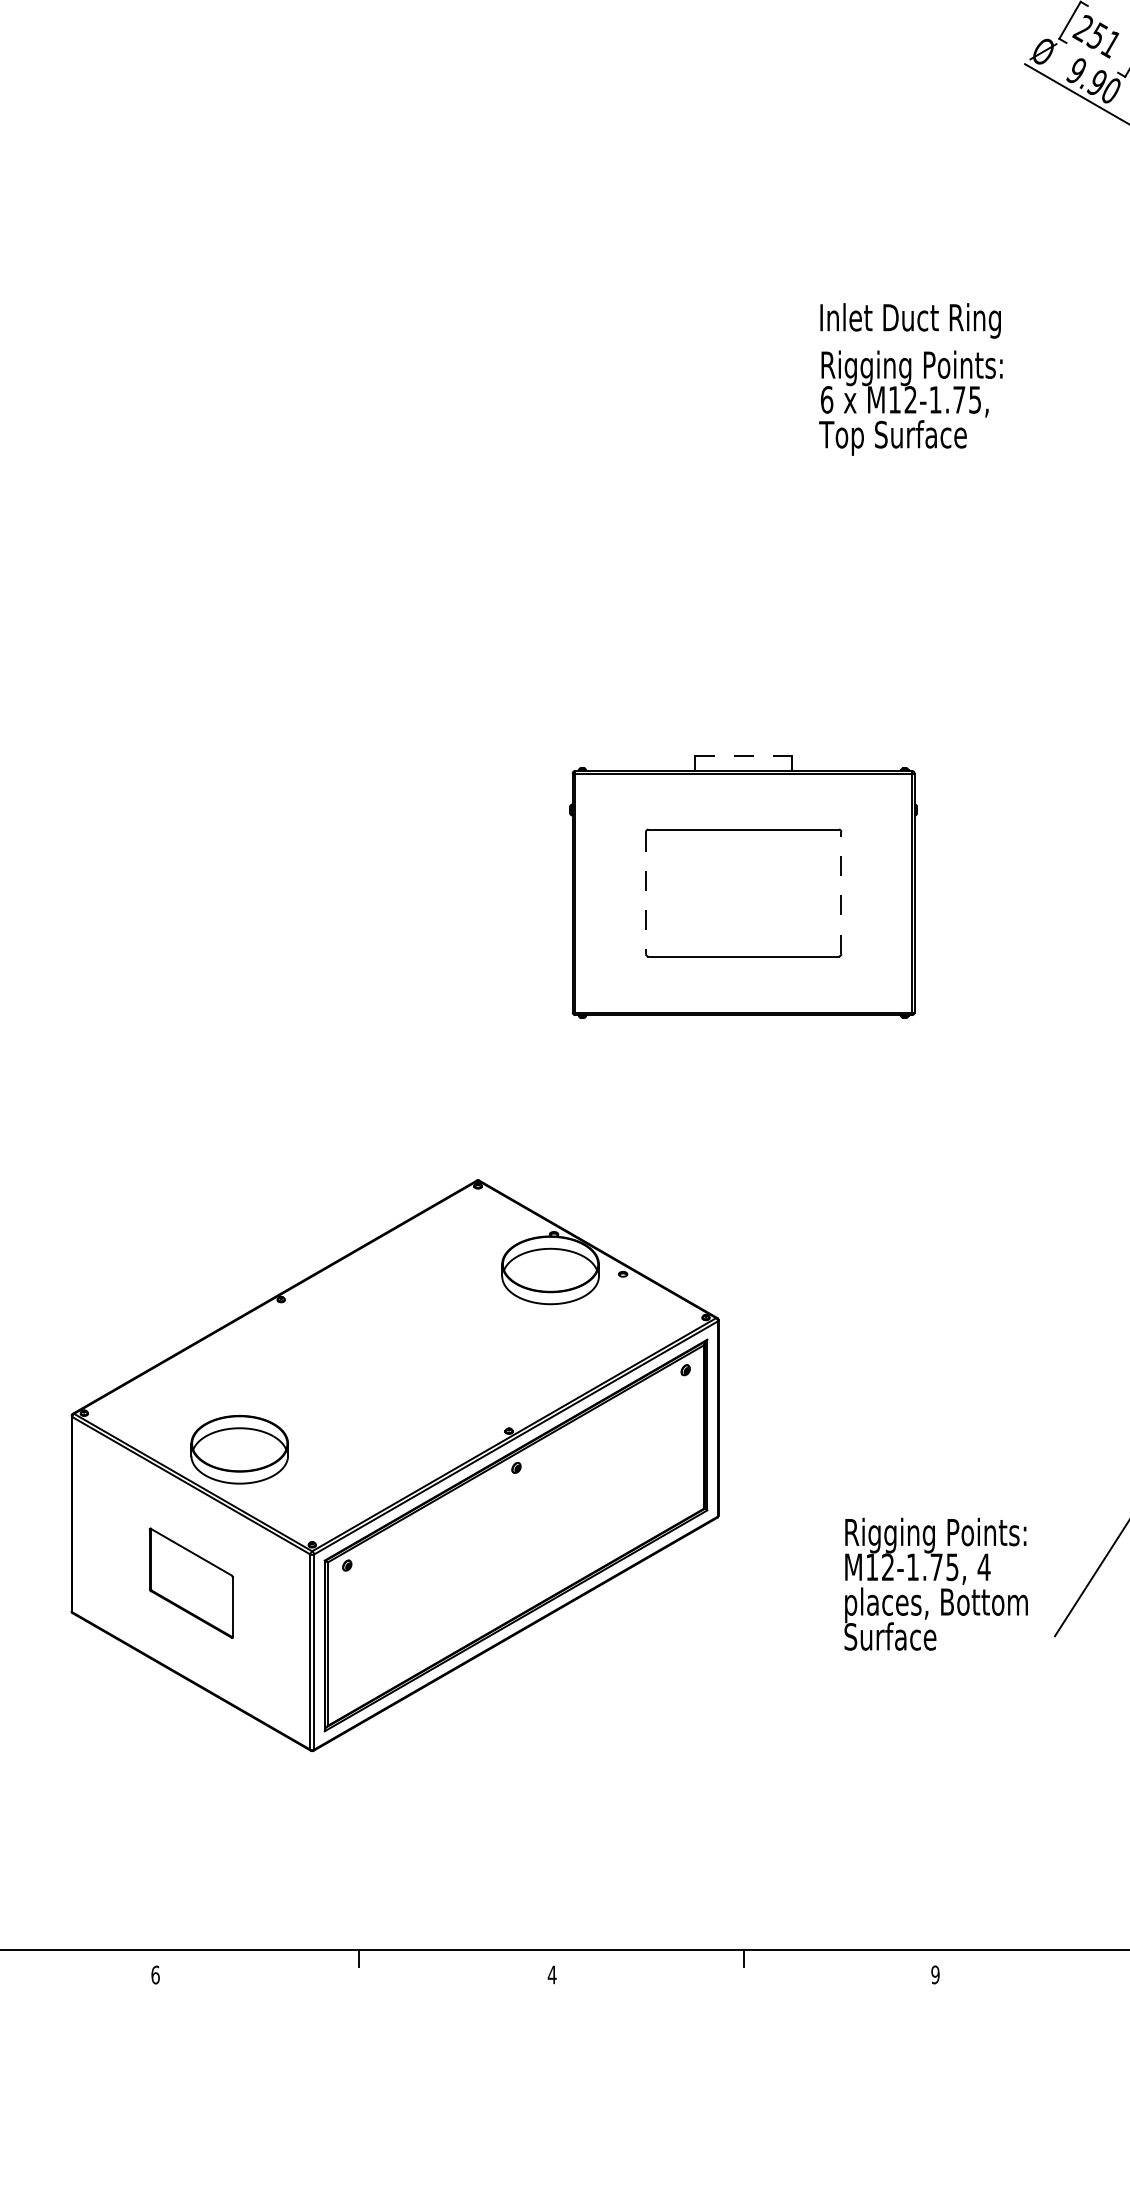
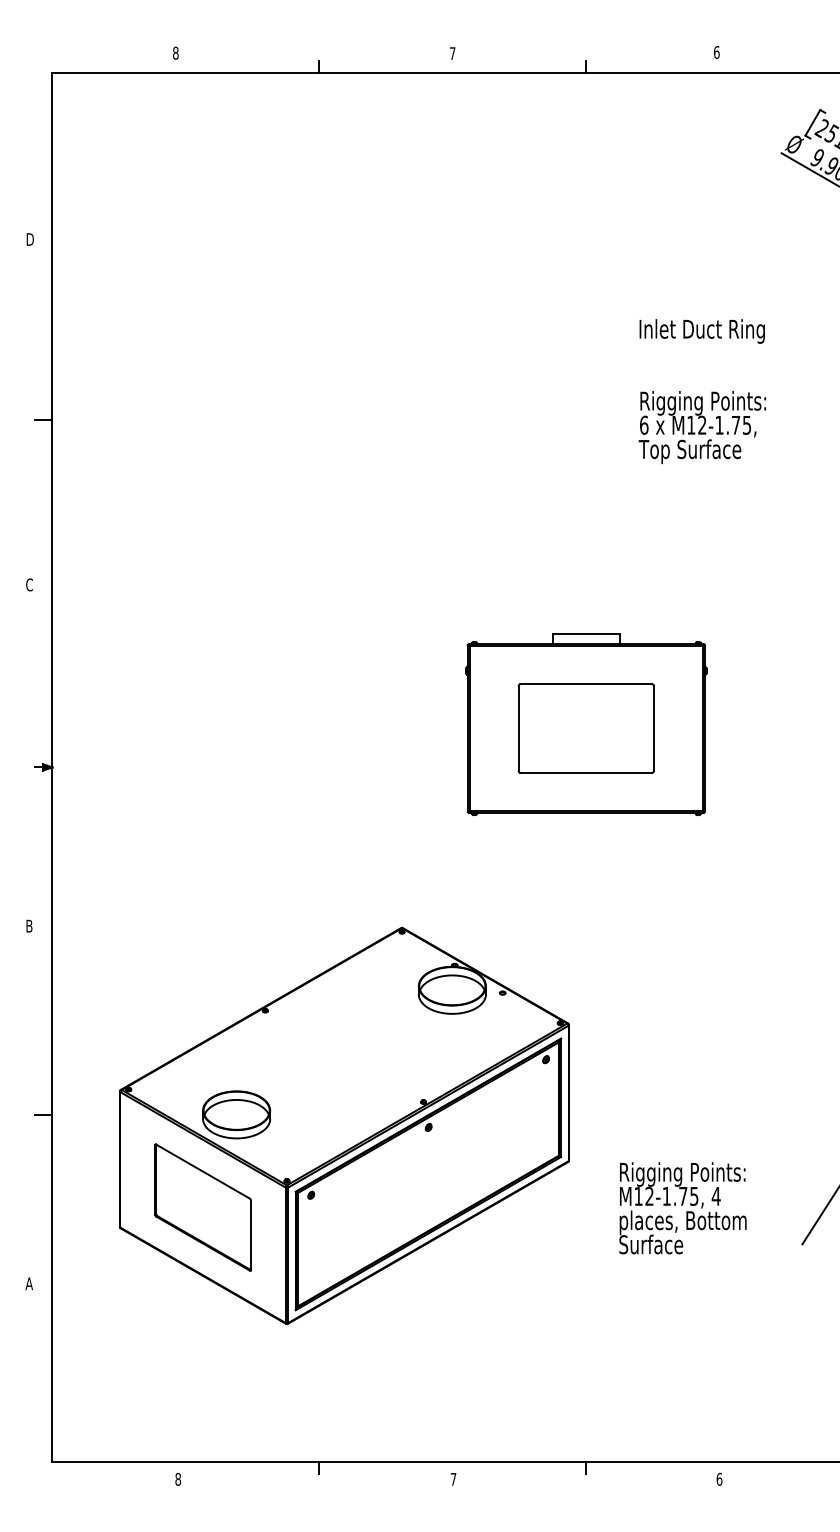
text: (910, 403) -> (702, 427), moved
line: (743, 756) -> (586, 633), dashed -> solid
line: (841, 892) -> (654, 728), dashed -> solid
line: (645, 894) -> (518, 729), dashed -> solid
part: (190, 1583) -> (202, 1207), size x1.67
text: (935, 1584) -> (682, 1208), moved
text: (935, 1973) -> (719, 1478), 9 -> 6
text: (155, 1975) -> (178, 1479), 6 -> 8
text: (552, 1975) -> (453, 1479), 4 -> 7

